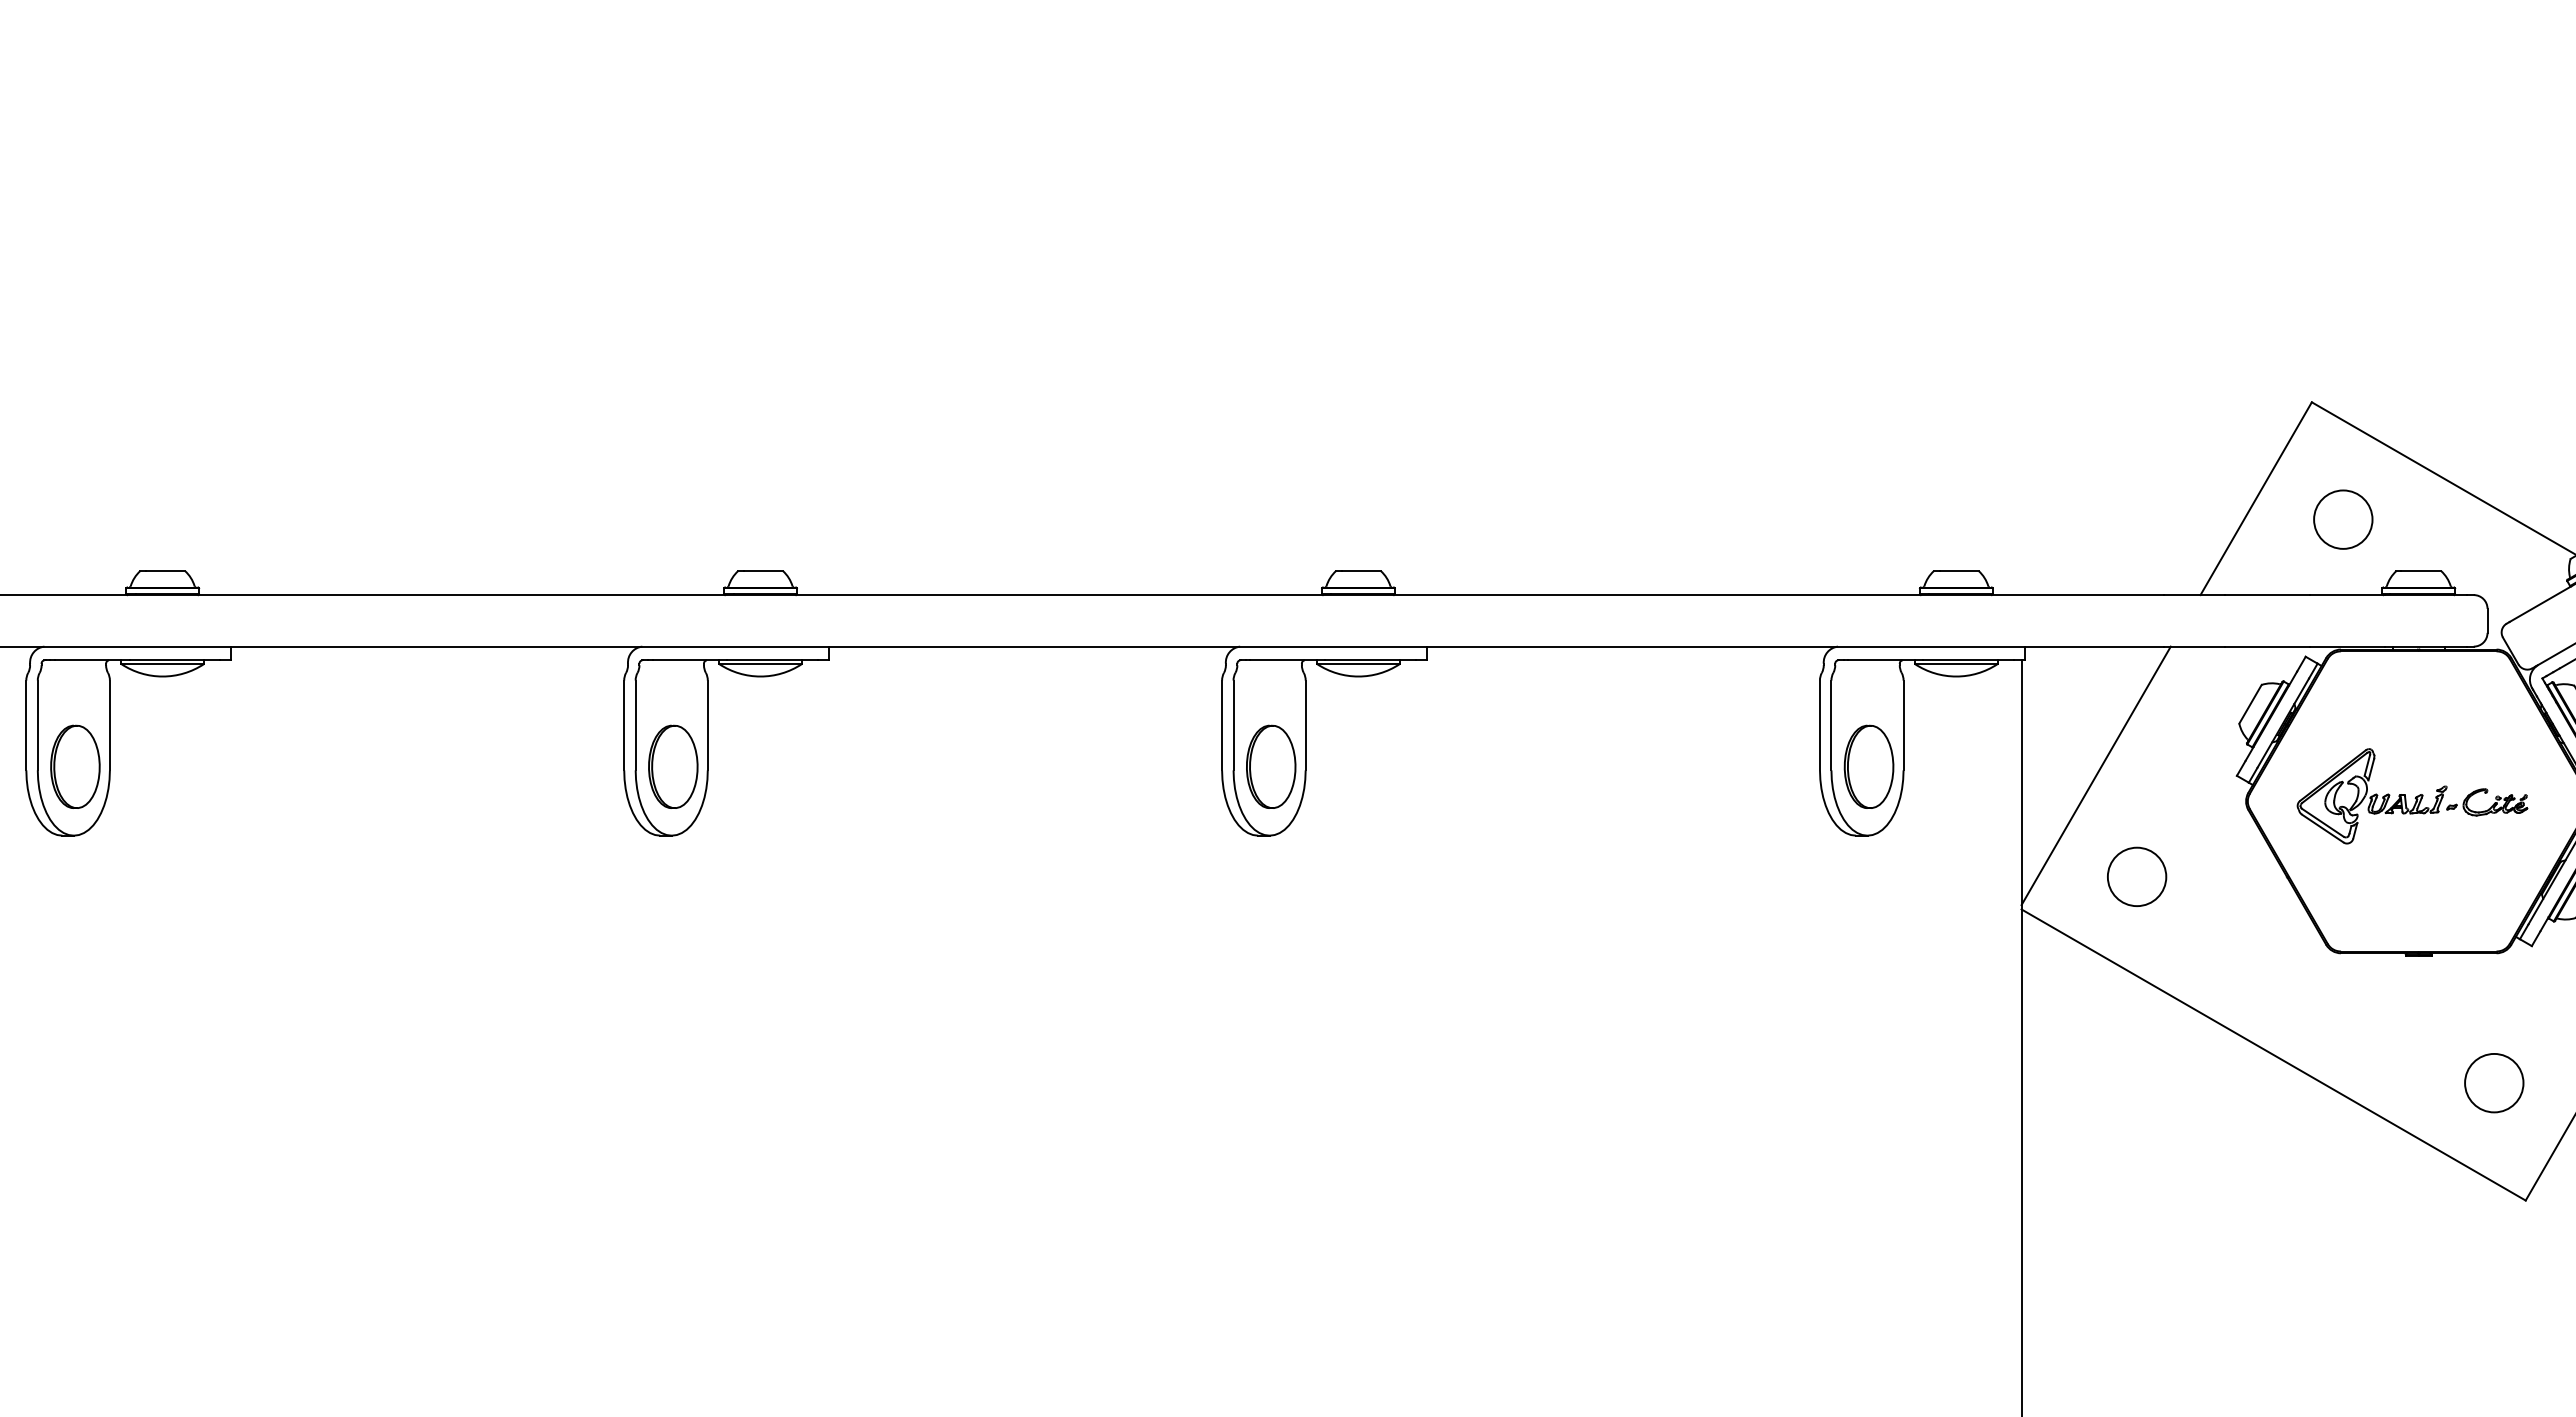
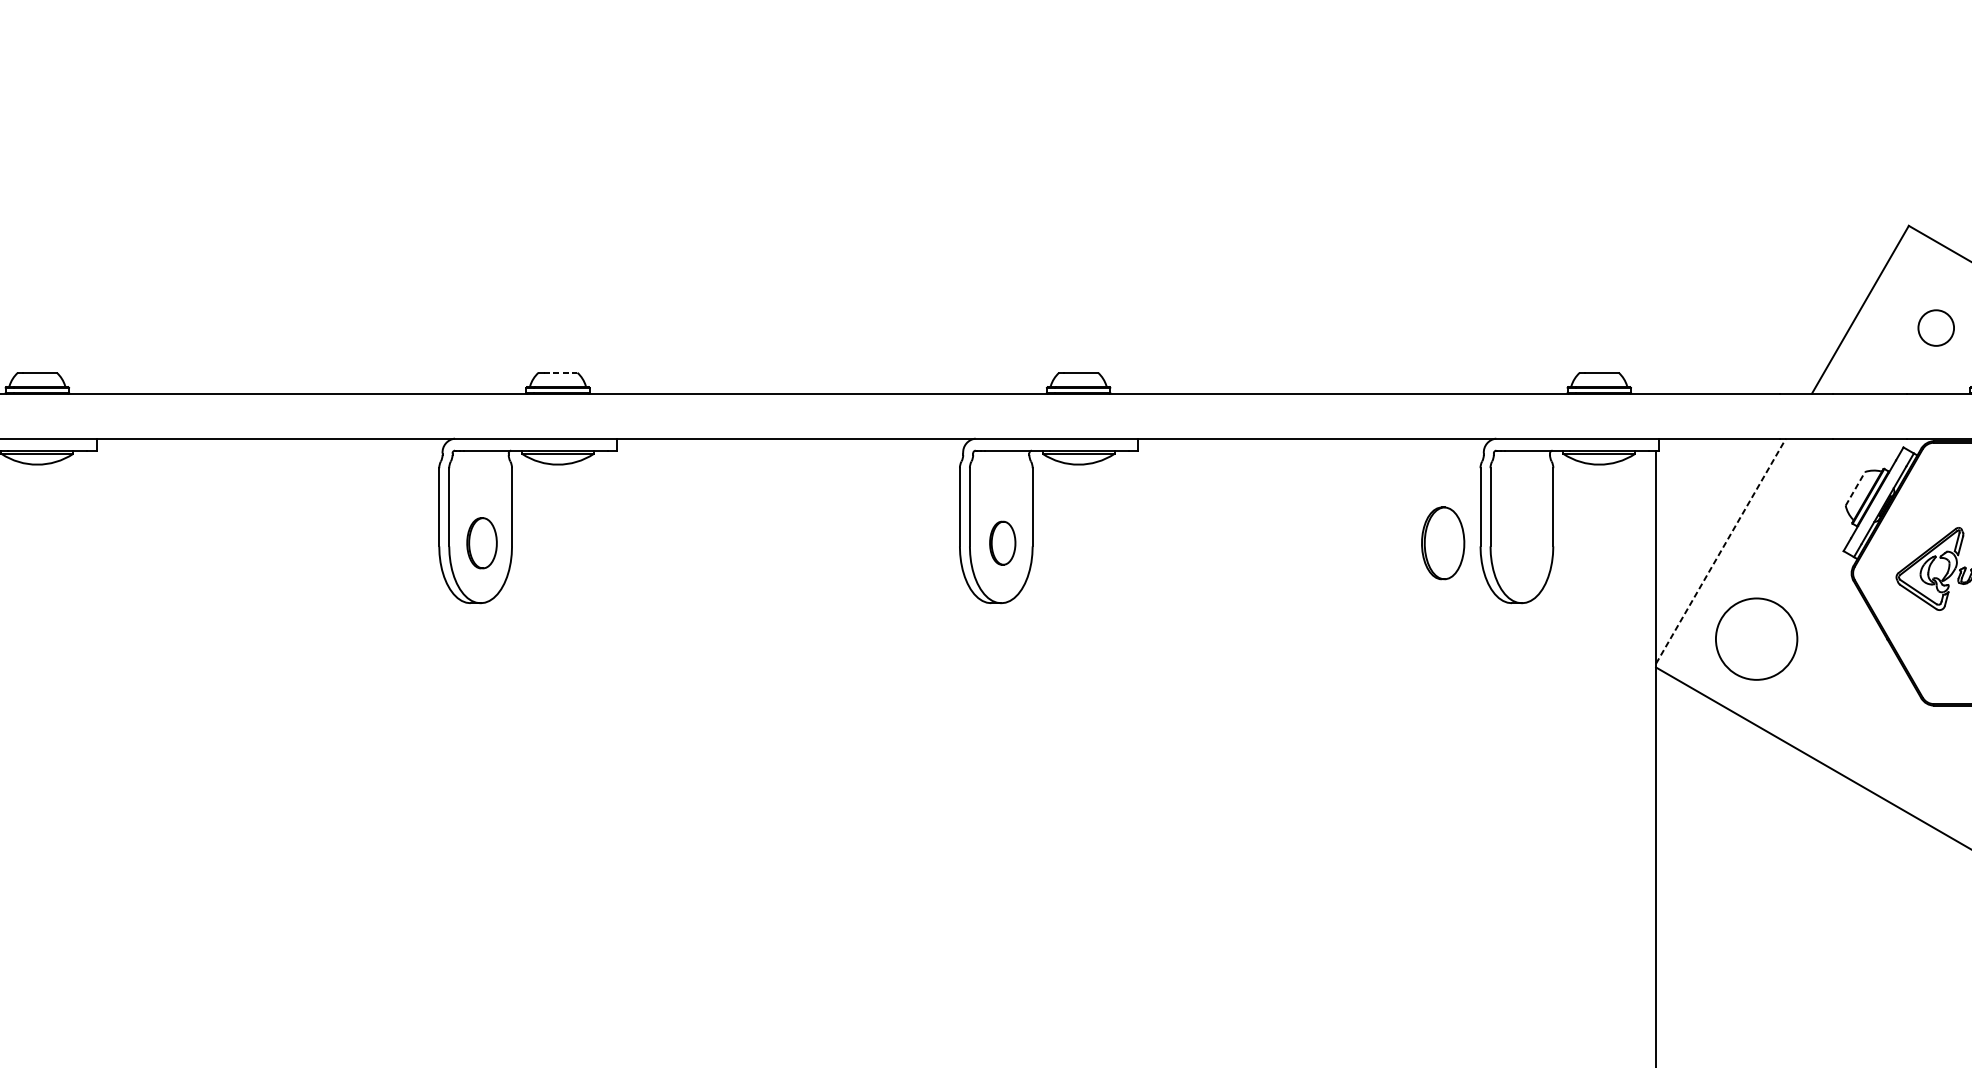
circle: (2343, 519) -> (1936, 327), size x0.7
line: (763, 571) -> (560, 373), solid -> dashed
line: (2250, 703) -> (1855, 488), solid -> dashed
part: (673, 766) -> (482, 543), size x0.7
part: (1271, 766) -> (1002, 543), size x0.6
part: (1868, 766) -> (1442, 543), moved
line: (2096, 775) -> (1721, 550), solid -> dashed
circle: (2136, 876) -> (1756, 638), size x1.6

